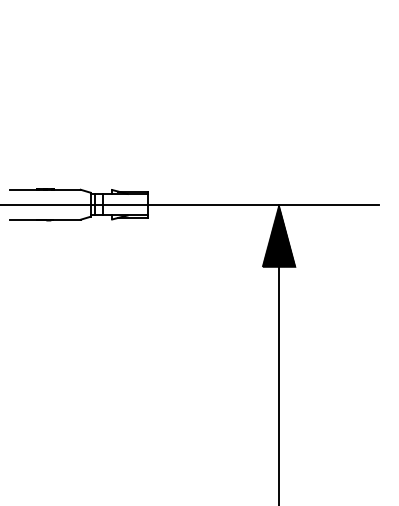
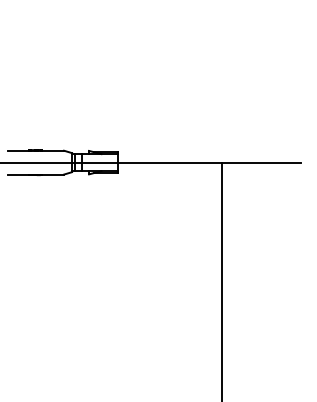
hatch: (278, 235) -> (221, 187), removed

